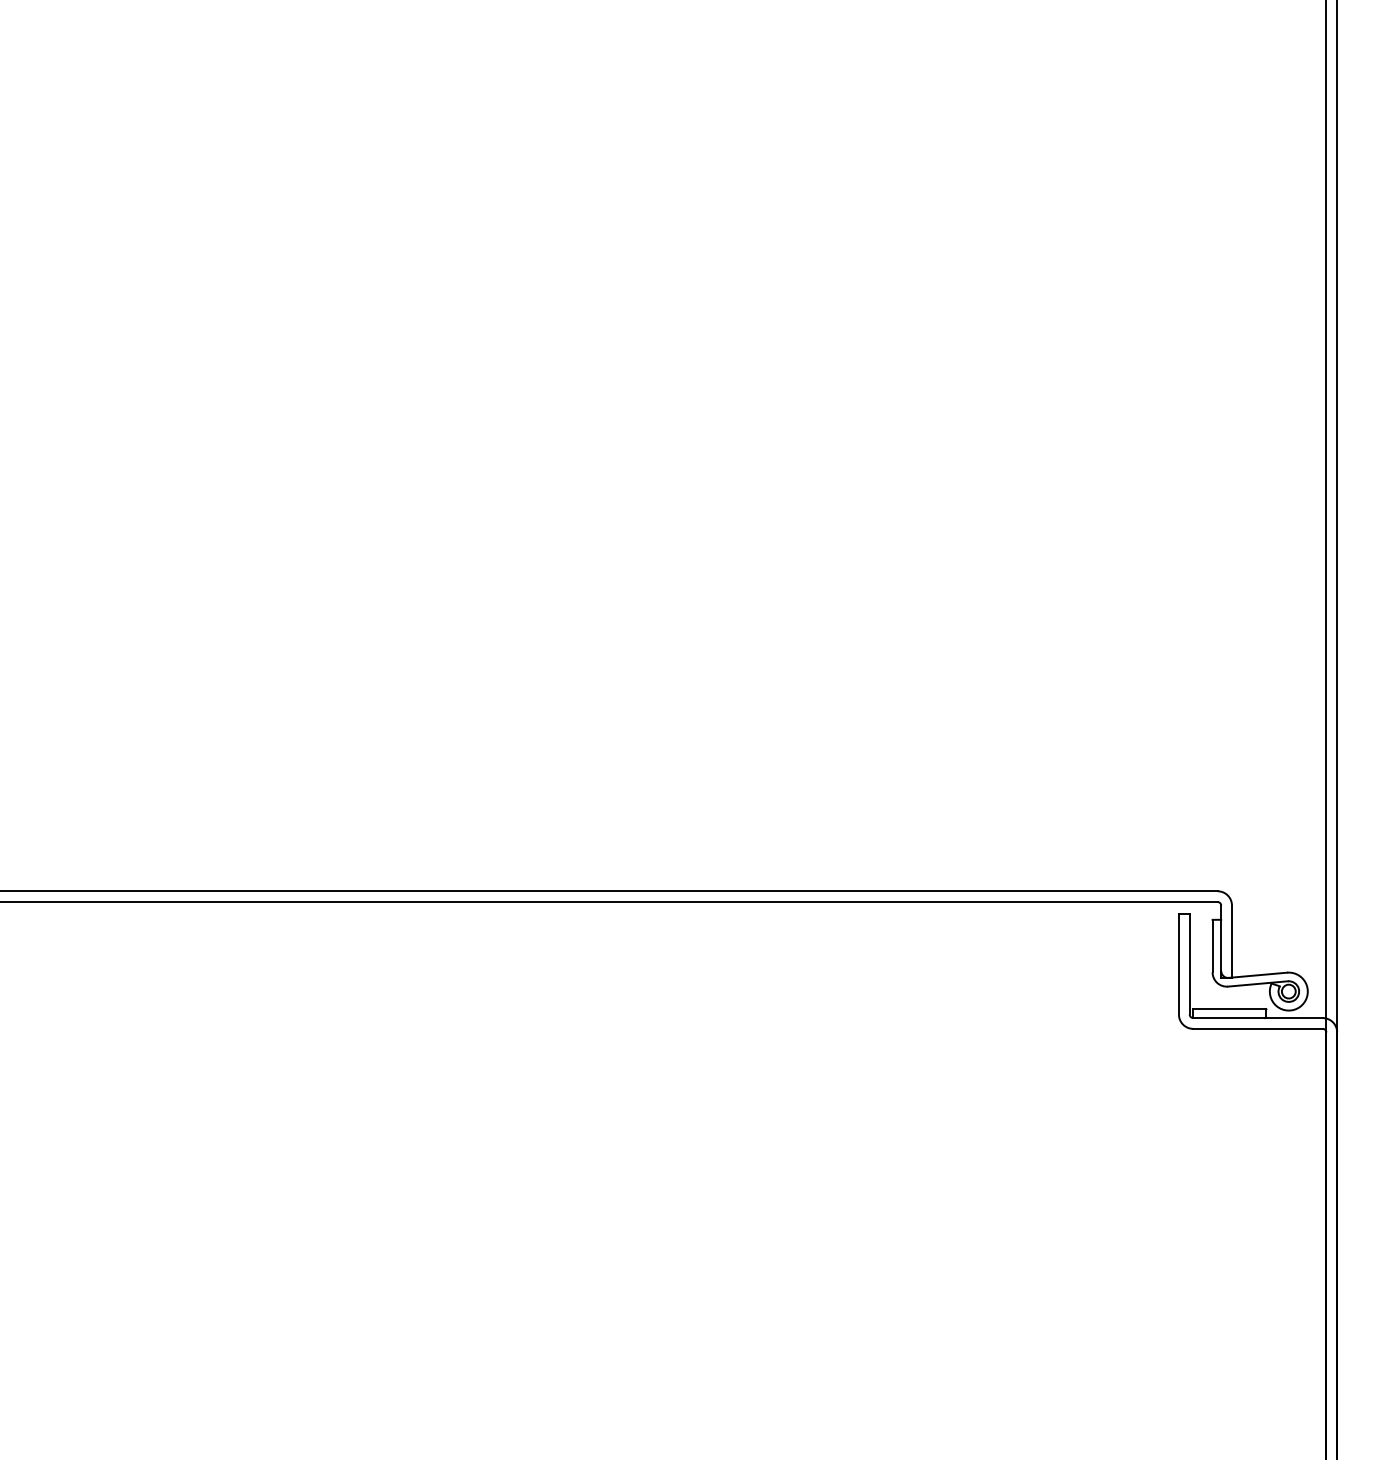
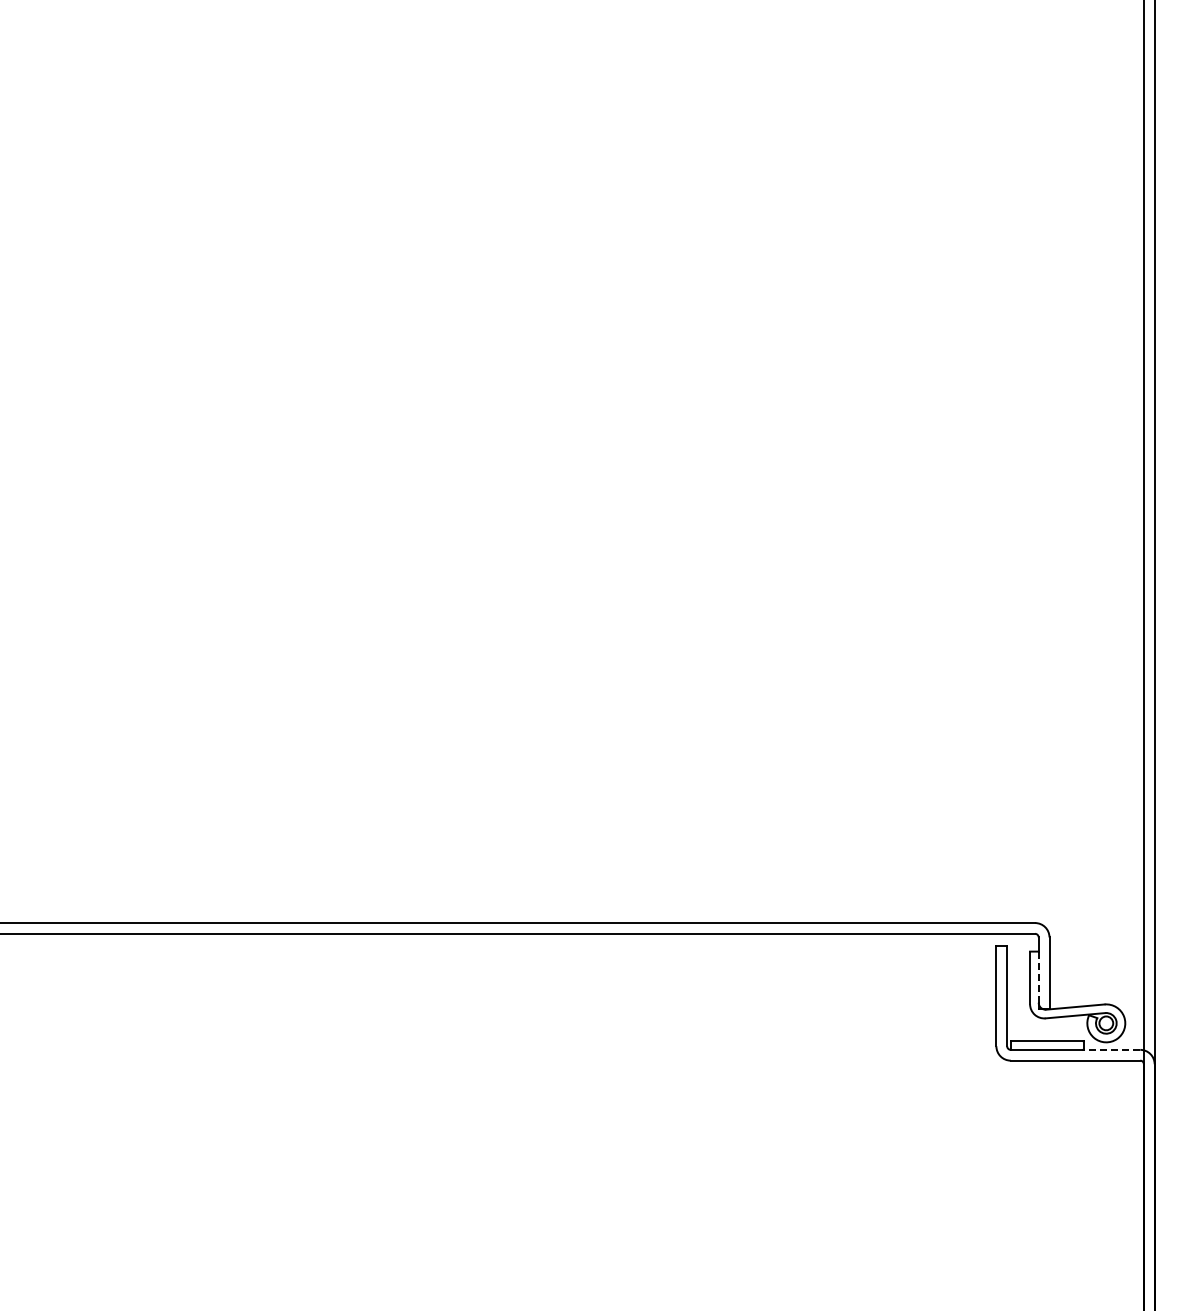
line: (1221, 945) -> (1038, 977), solid -> dashed
line: (1294, 1018) -> (1111, 1050), solid -> dashed

